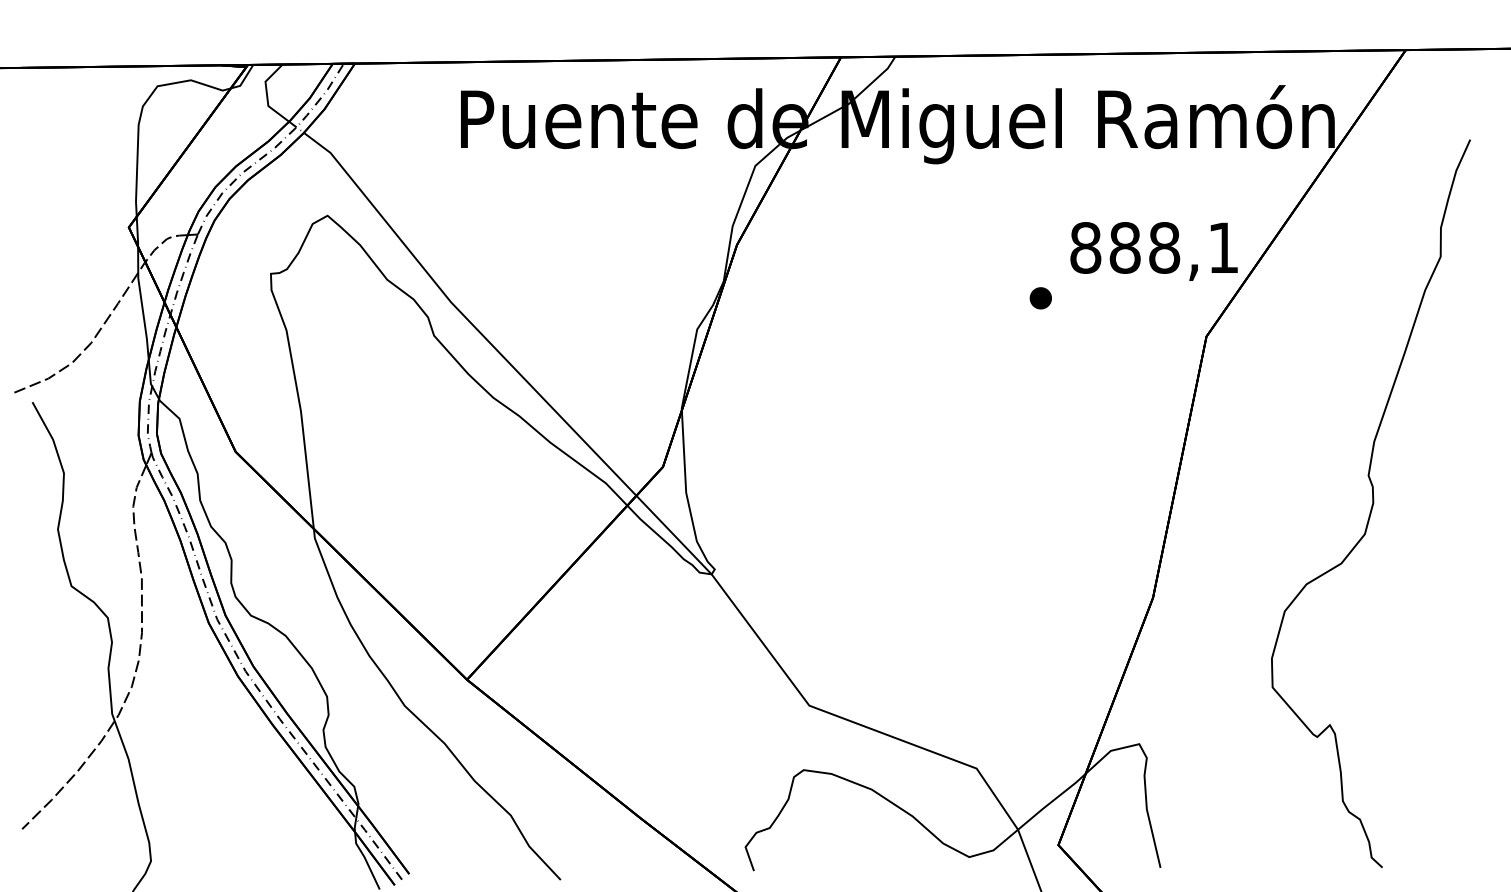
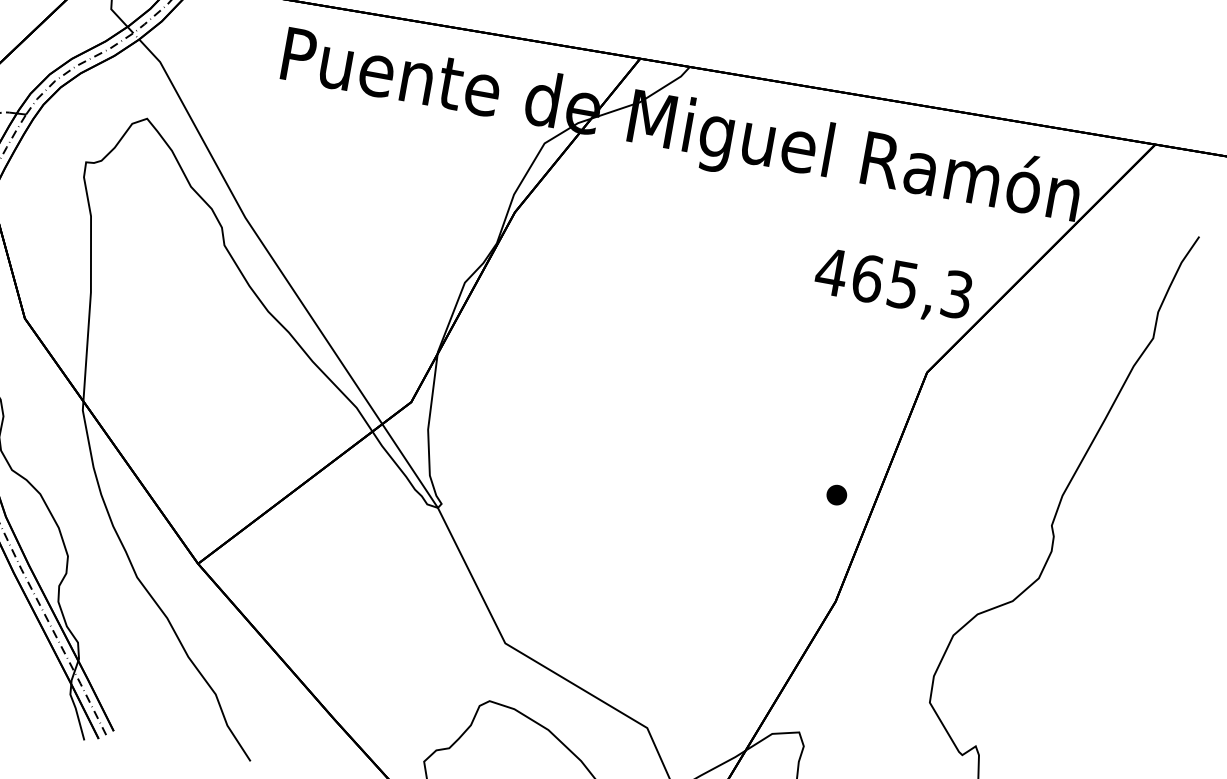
text: (1153, 247) -> (893, 282), 888,1 -> 465,3
part: (1040, 298) -> (836, 495), moved

